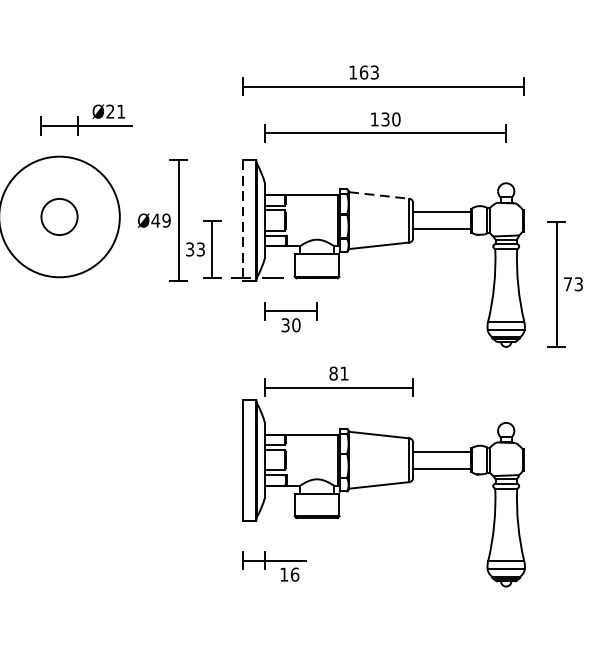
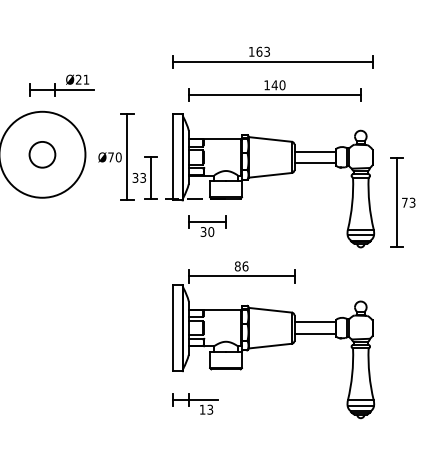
text: (385, 119) -> (274, 85), 130 -> 140
line: (379, 195) -> (270, 139), dashed -> solid
text: (160, 220) -> (114, 157), Ø49 -> Ø70
line: (243, 220) -> (173, 157), dashed -> solid
text: (344, 373) -> (245, 266), 81 -> 86
text: (295, 574) -> (210, 409), 16 -> 13

